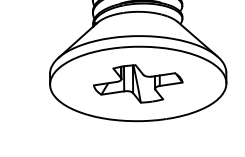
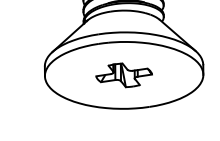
part: (138, 83) -> (124, 74), size x0.7

